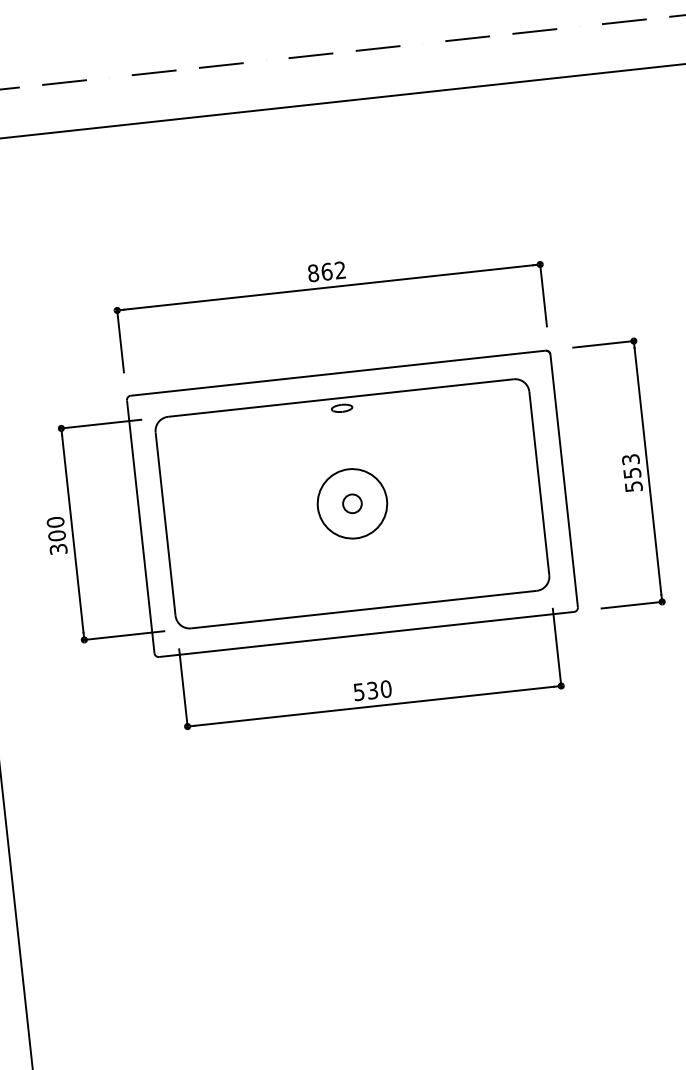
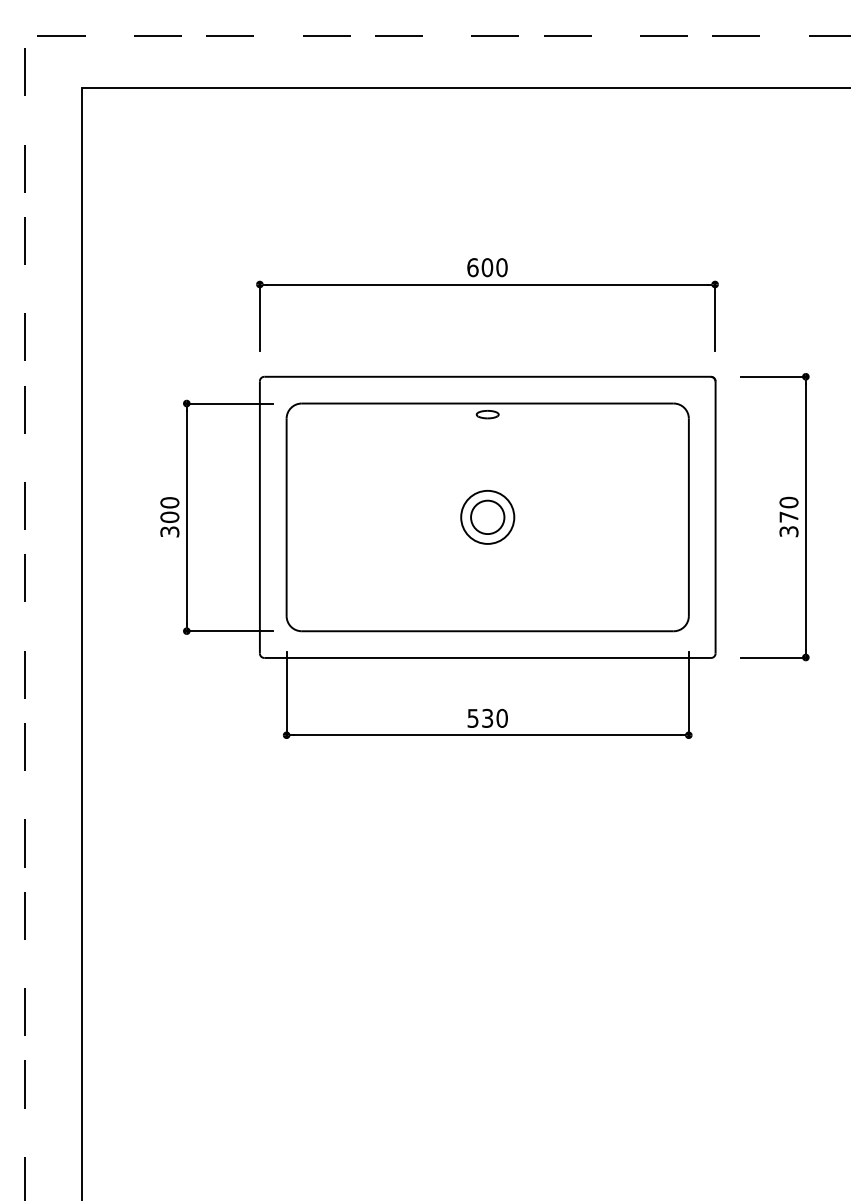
text: (327, 271) -> (487, 267), 862 -> 600
text: (631, 472) -> (788, 516), 553 -> 370
circle: (352, 503) -> (487, 516), size x0.71
circle: (352, 503) -> (487, 517), size x1.67

